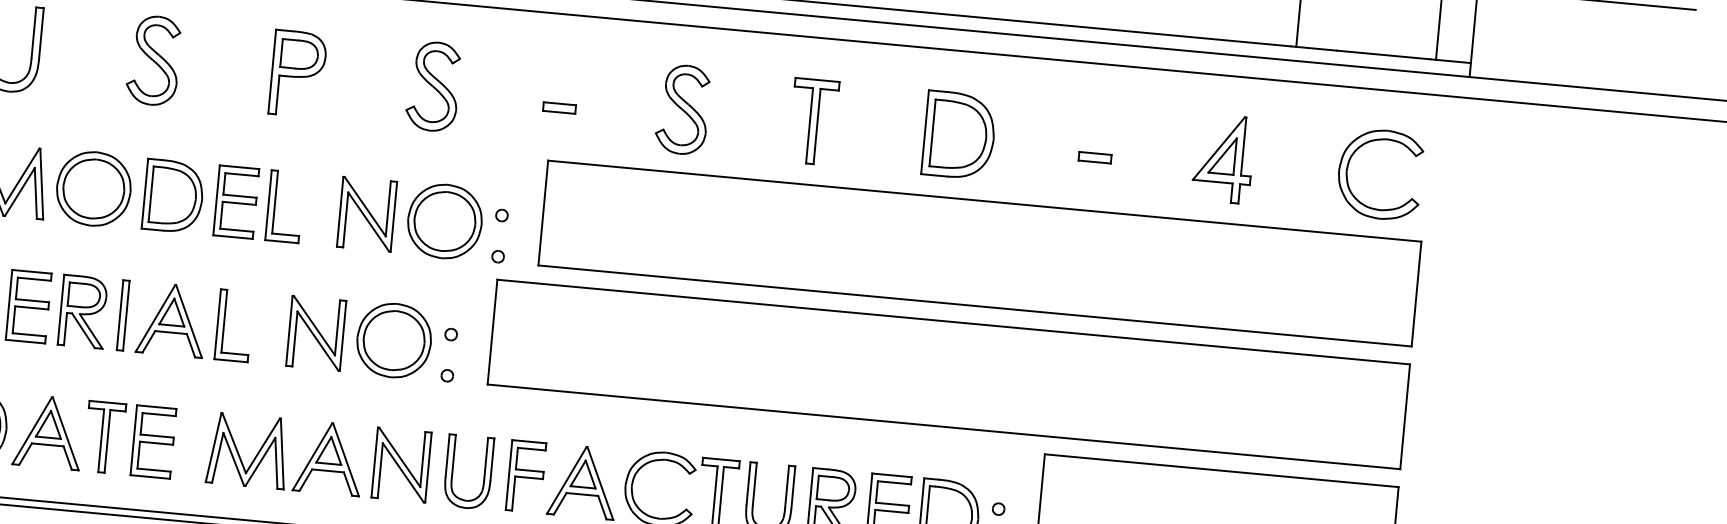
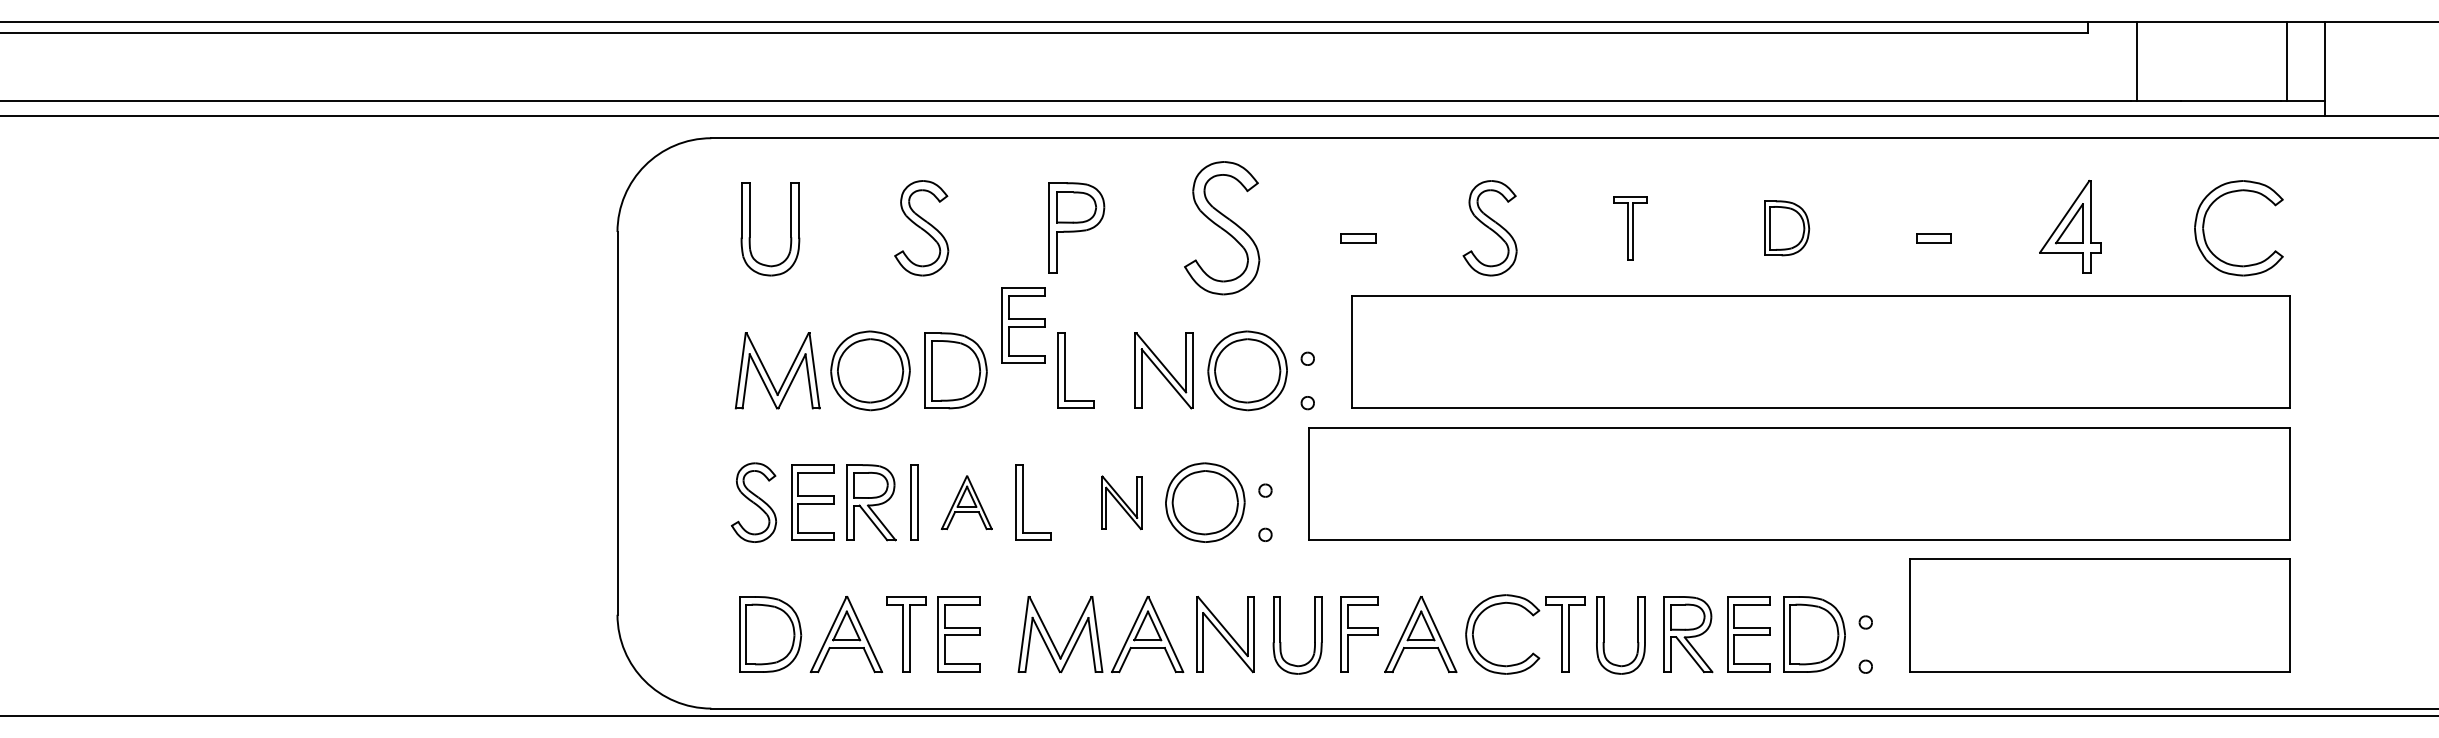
part: (432, 86) -> (1221, 228), size x1.4
part: (813, 121) -> (1630, 227), size x0.7
part: (958, 135) -> (1786, 228), size x0.6
part: (236, 201) -> (1023, 325), moved
part: (171, 319) -> (966, 502), size x0.7
part: (316, 333) -> (1121, 502), size x0.7

